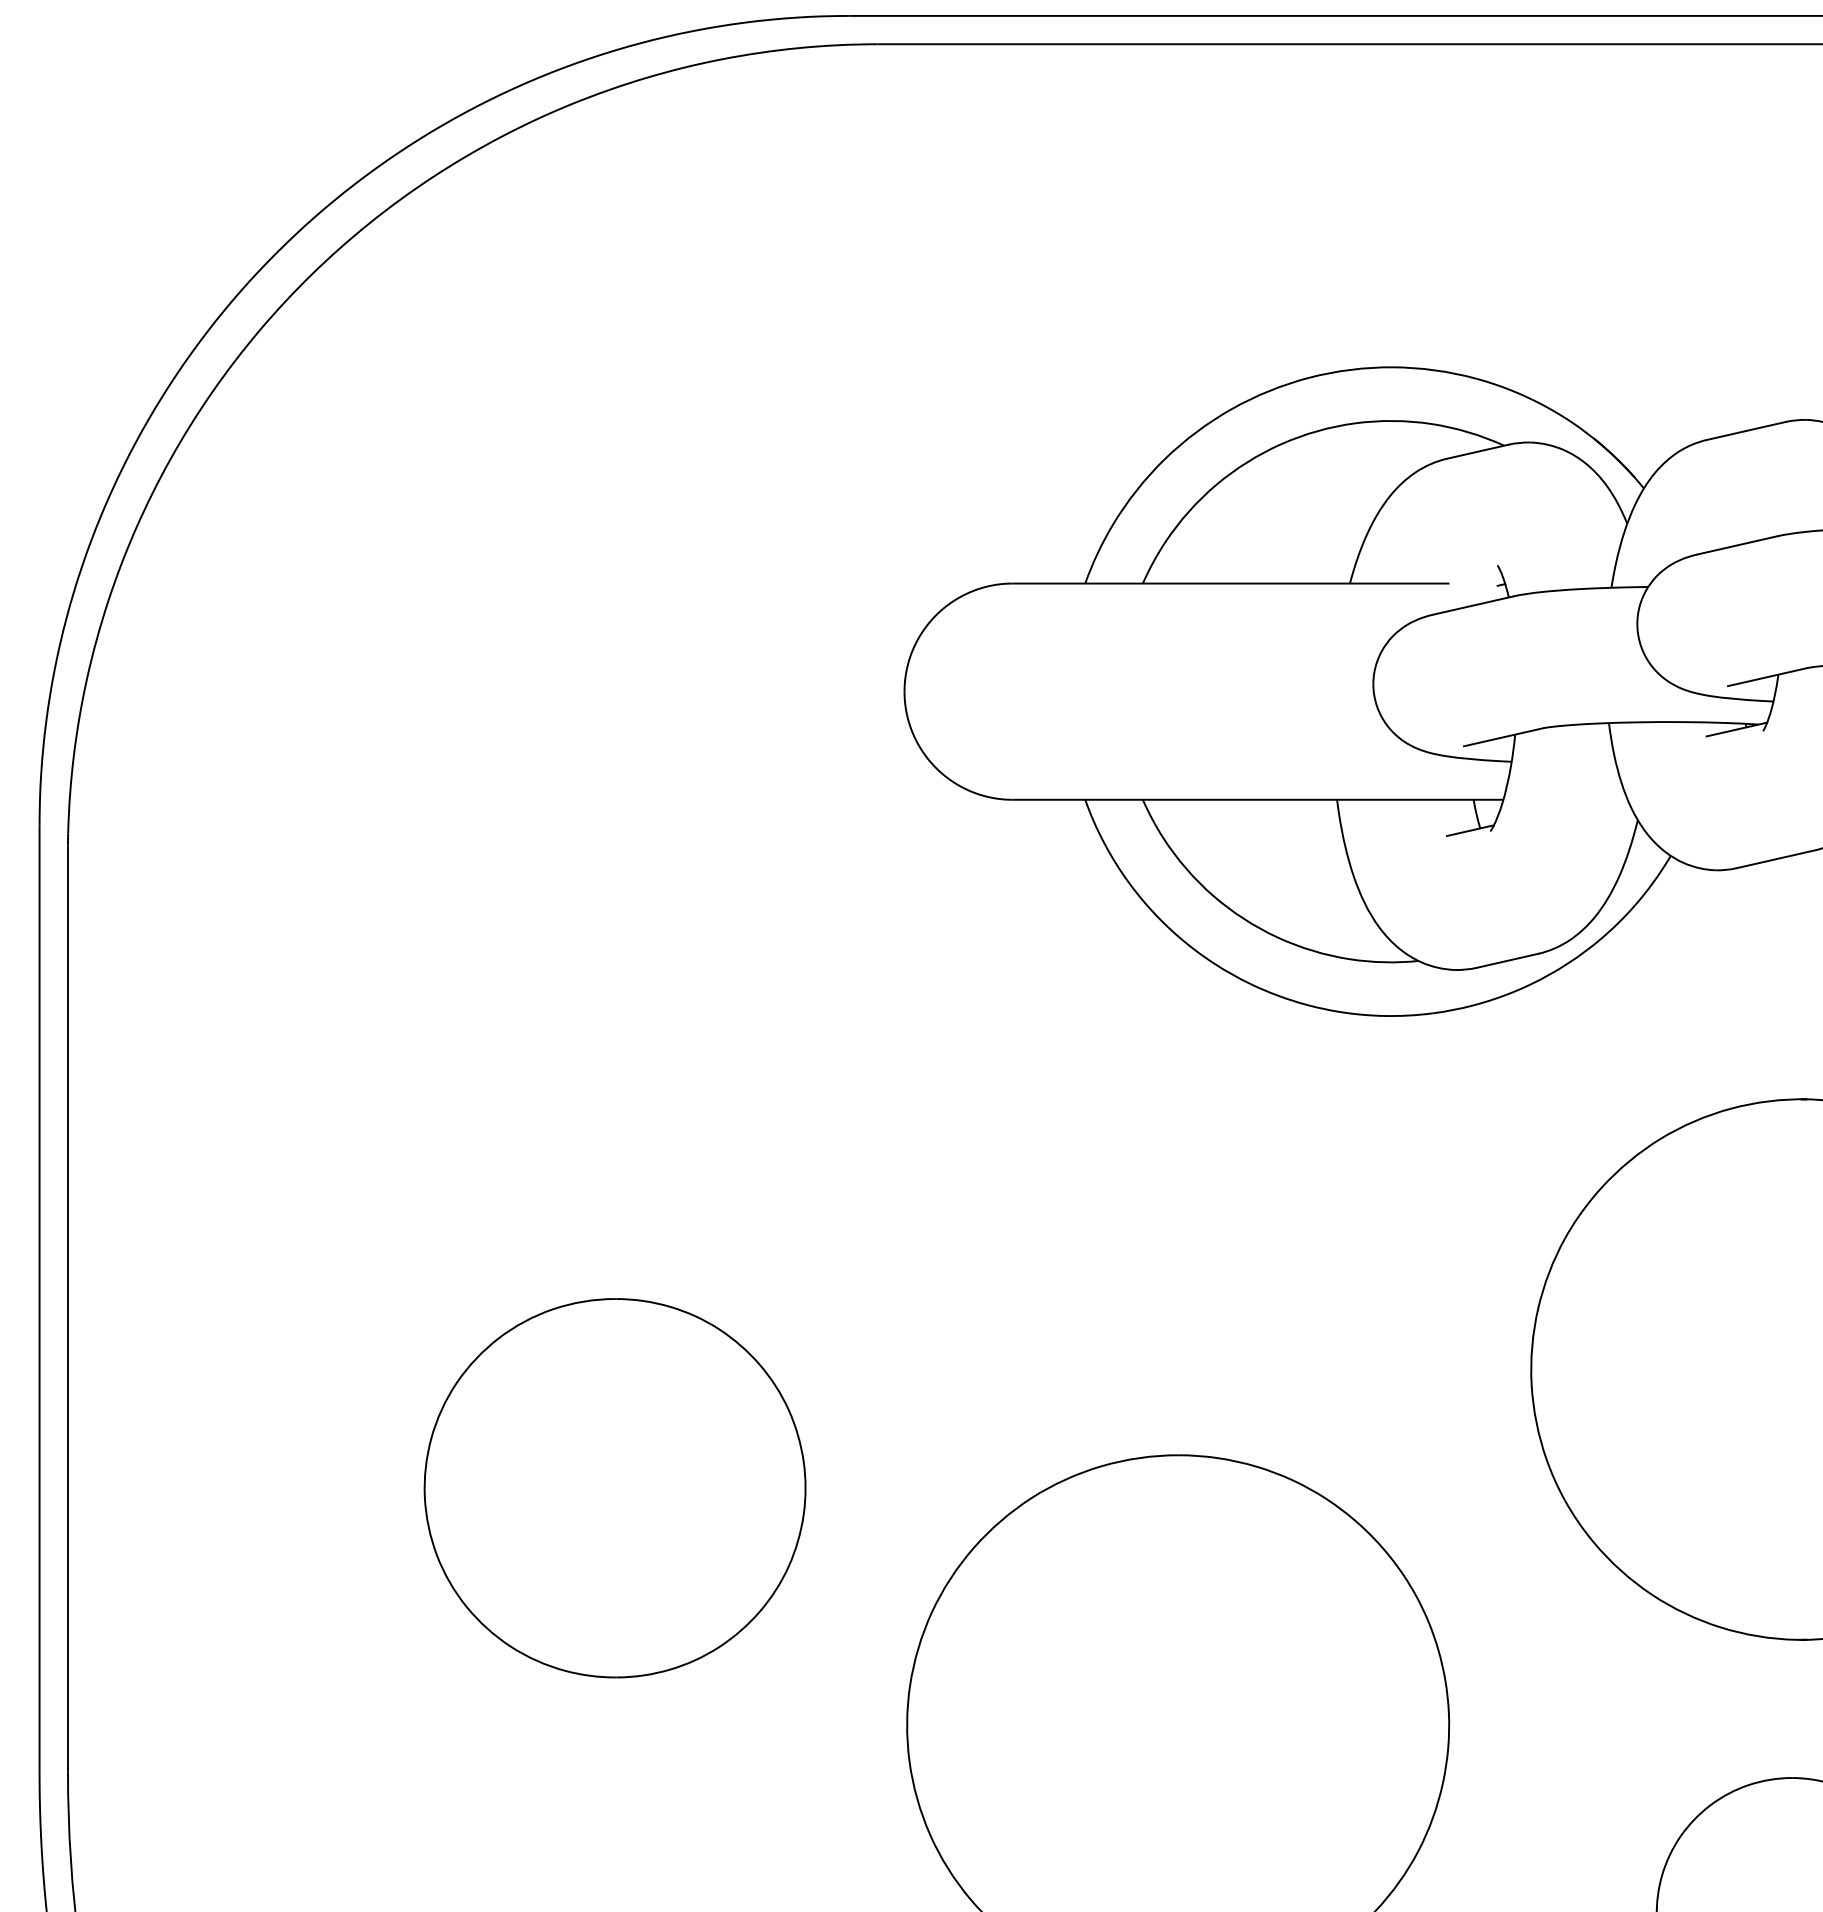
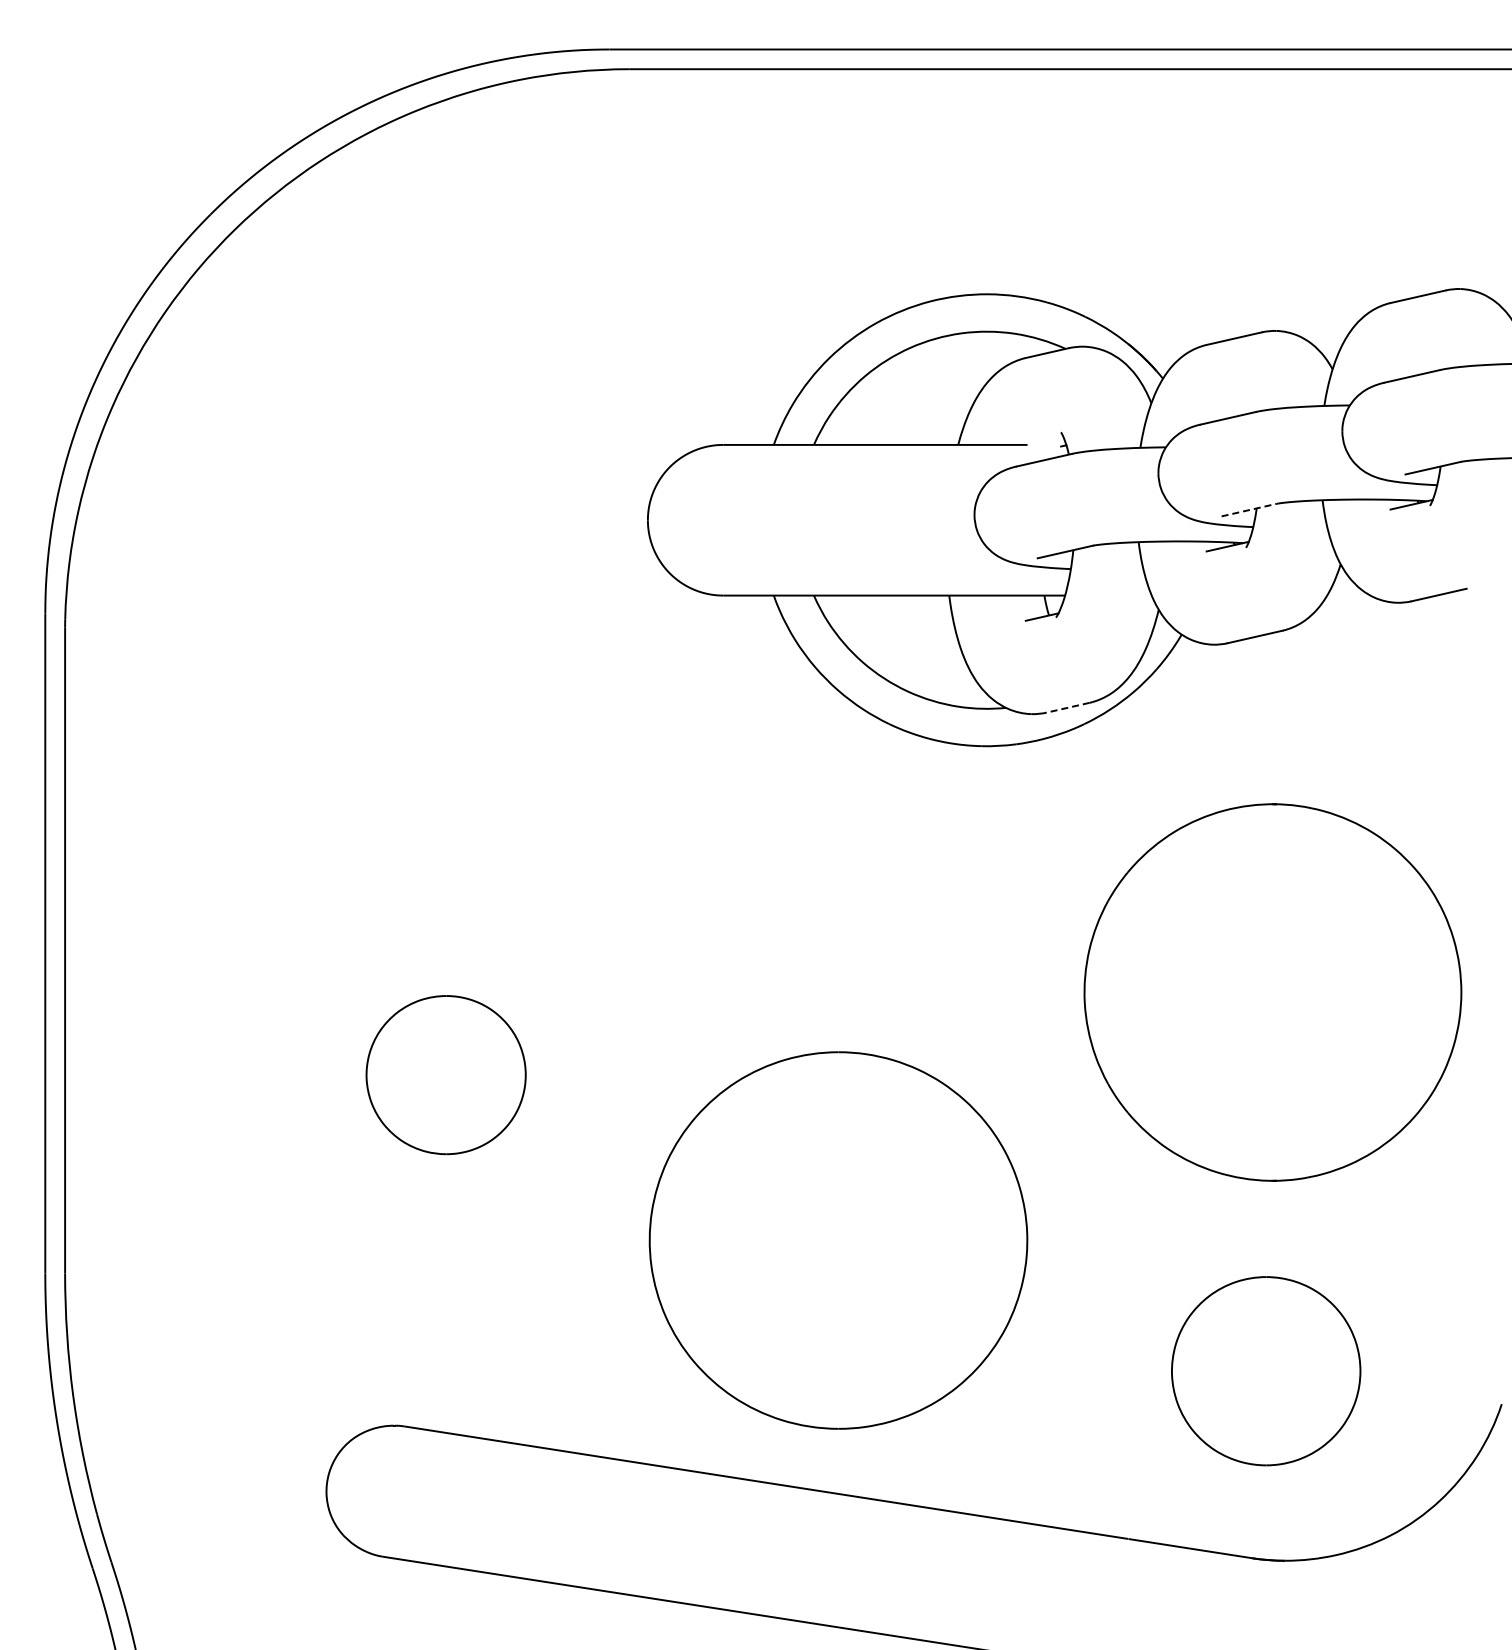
line: (1768, 677) -> (1249, 510), solid -> dashed
line: (1506, 960) -> (1067, 707), solid -> dashed
part: (613, 1487) -> (445, 1074), size x0.6

